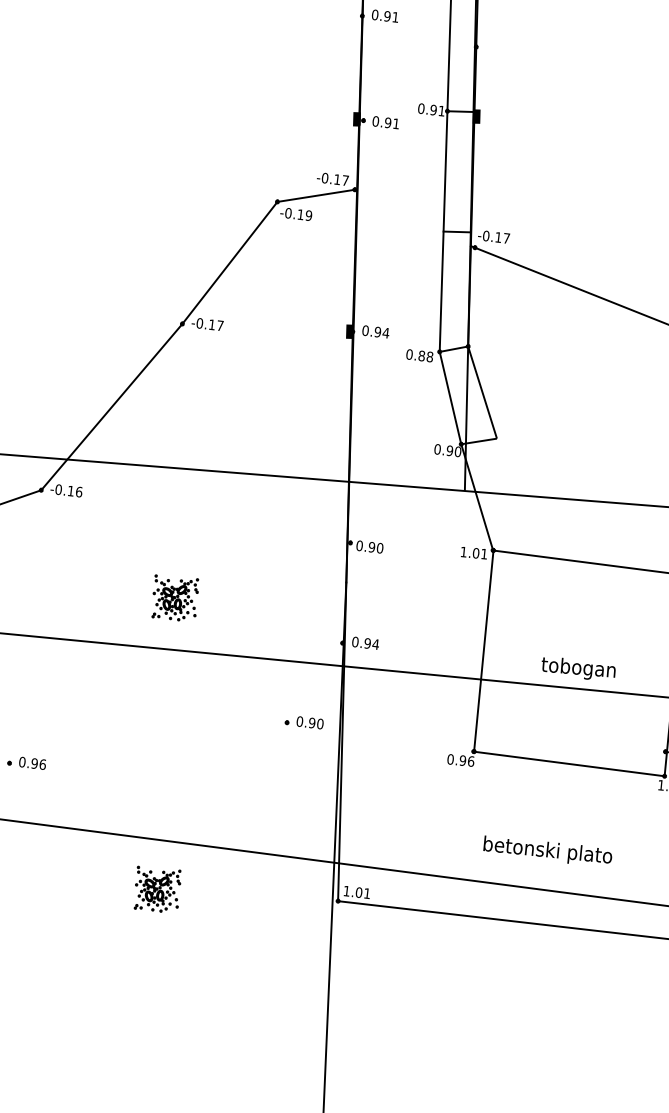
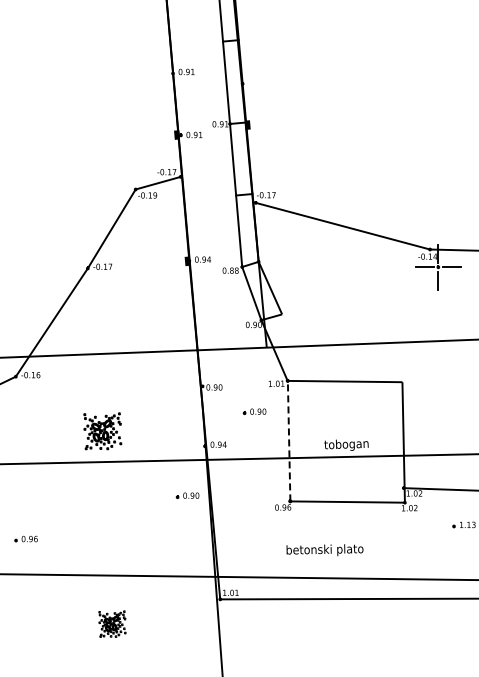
part: (431, 594) -> (254, 411), added
part: (174, 598) -> (102, 431), size x1.4
line: (484, 650) -> (289, 440), solid -> dashed
text: (546, 851) -> (324, 550), moved
part: (157, 888) -> (112, 623), moved

